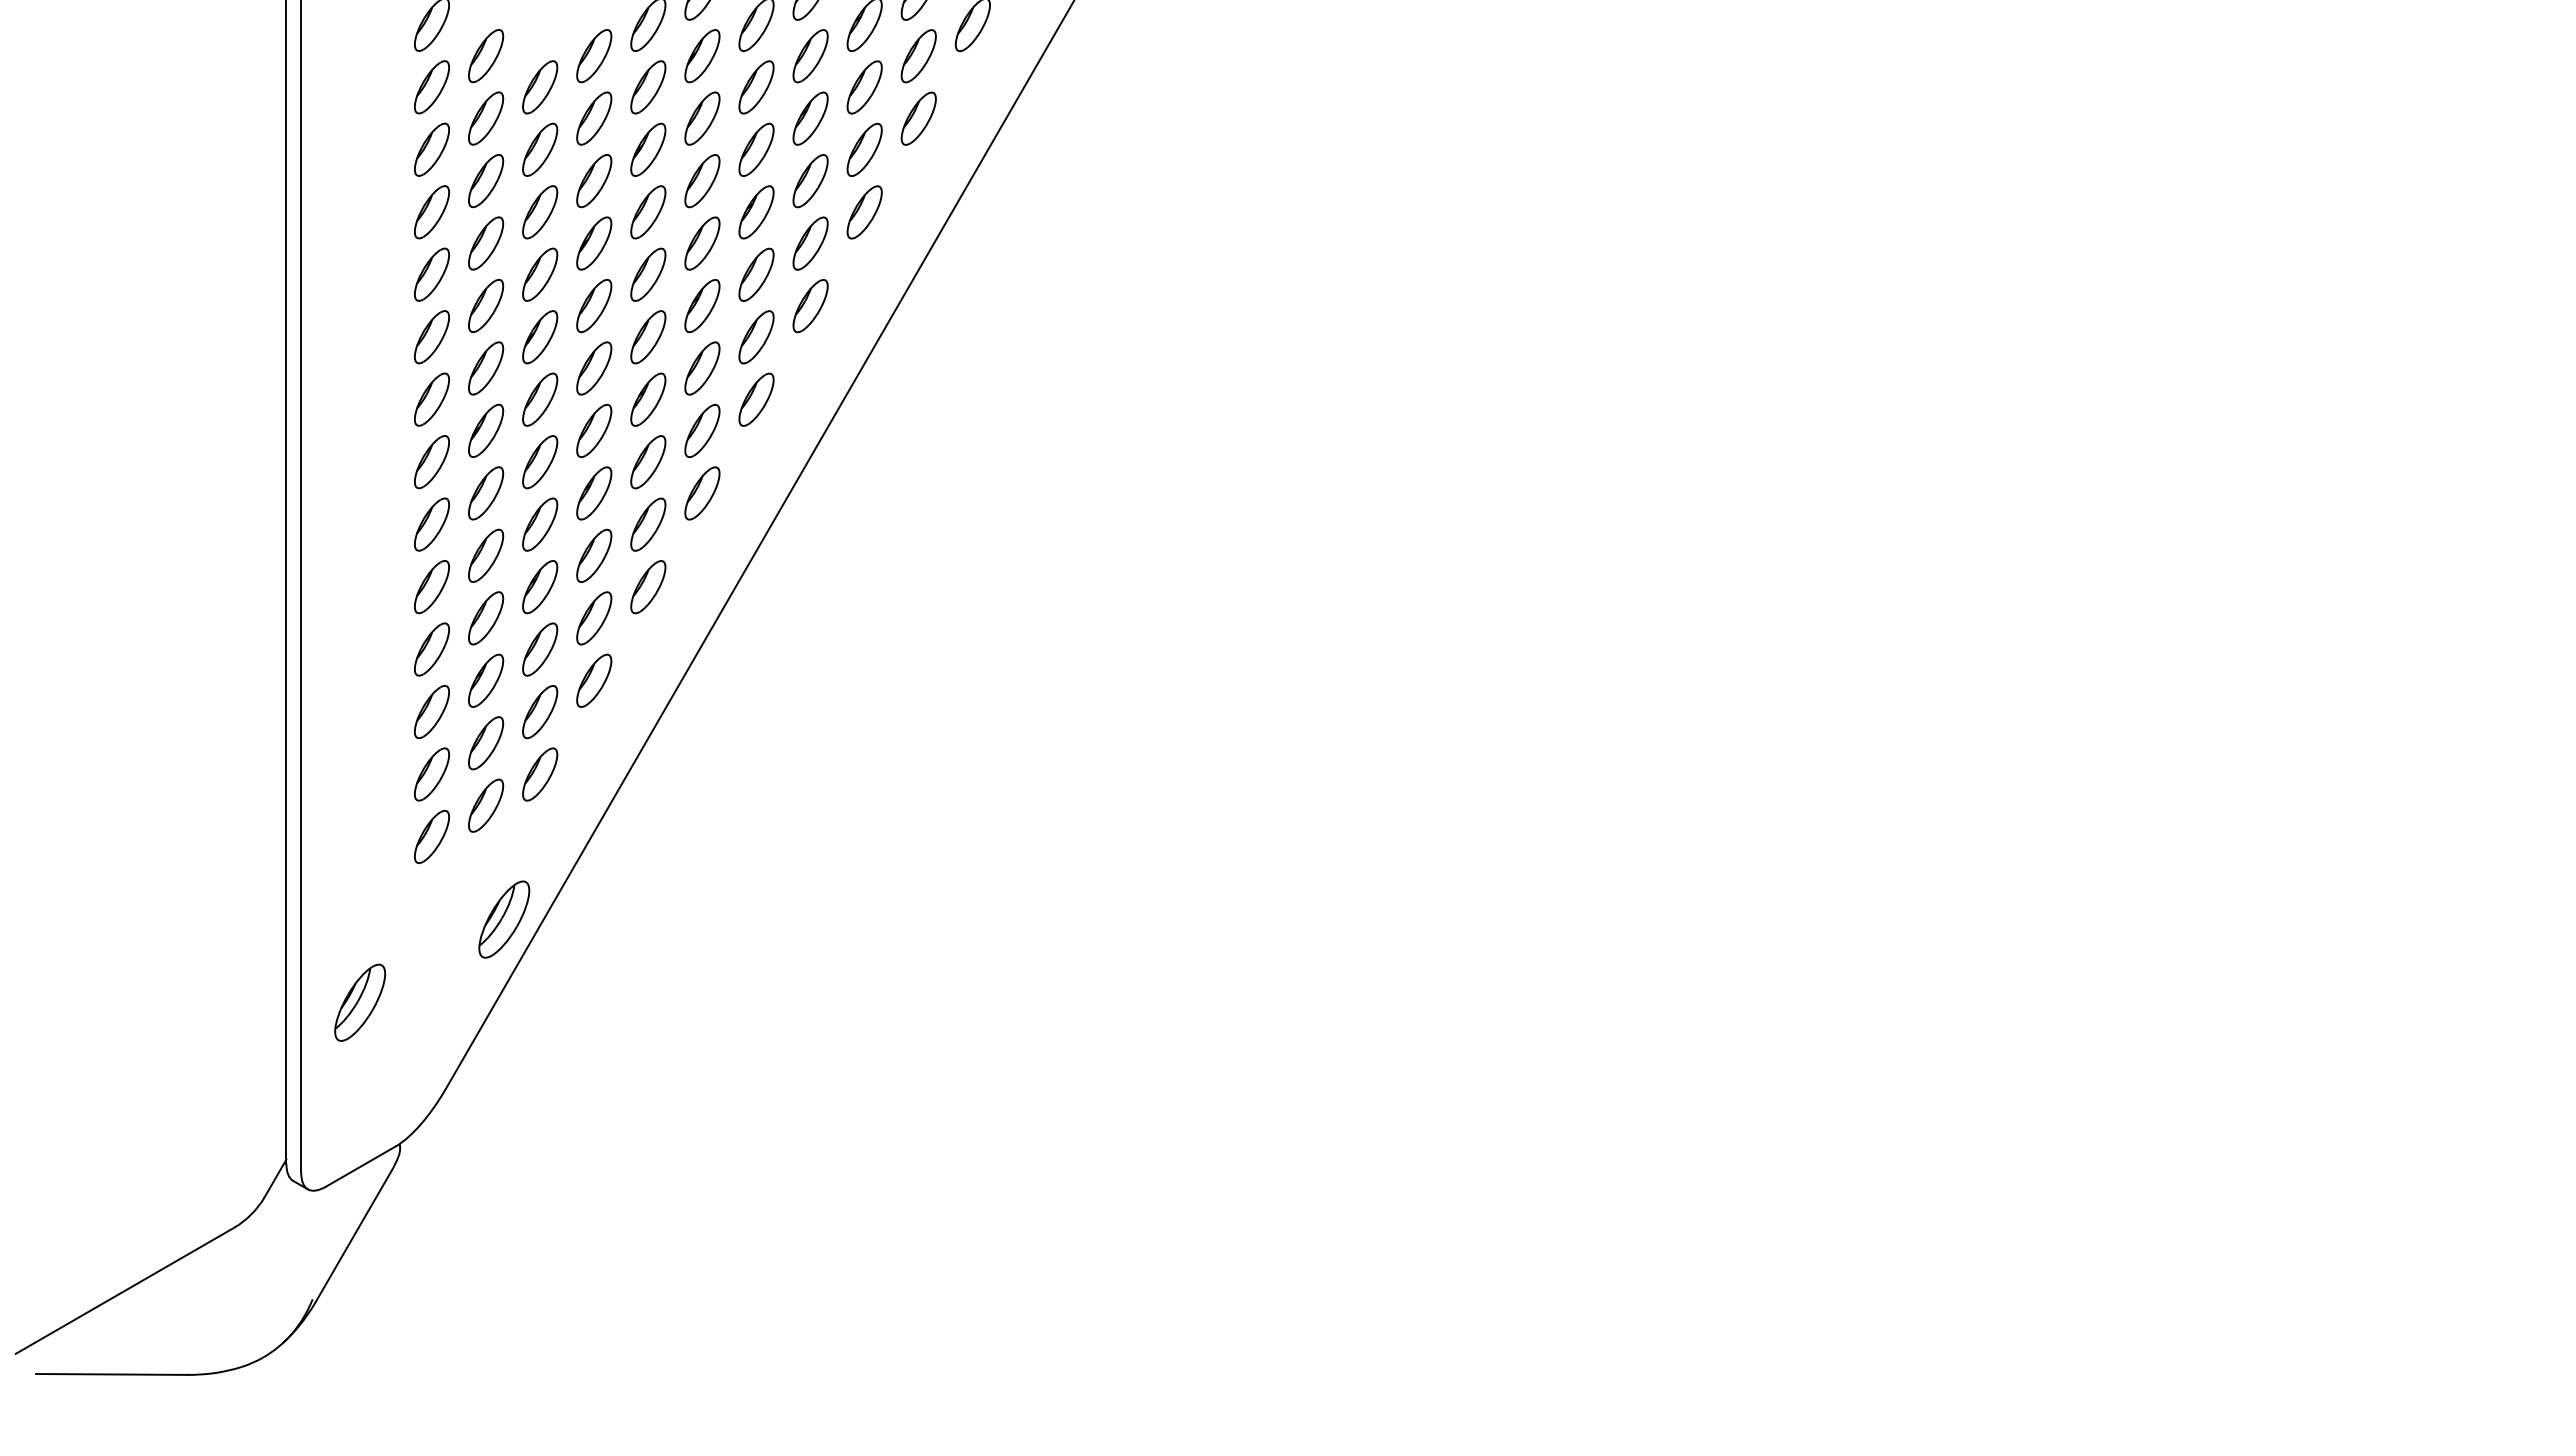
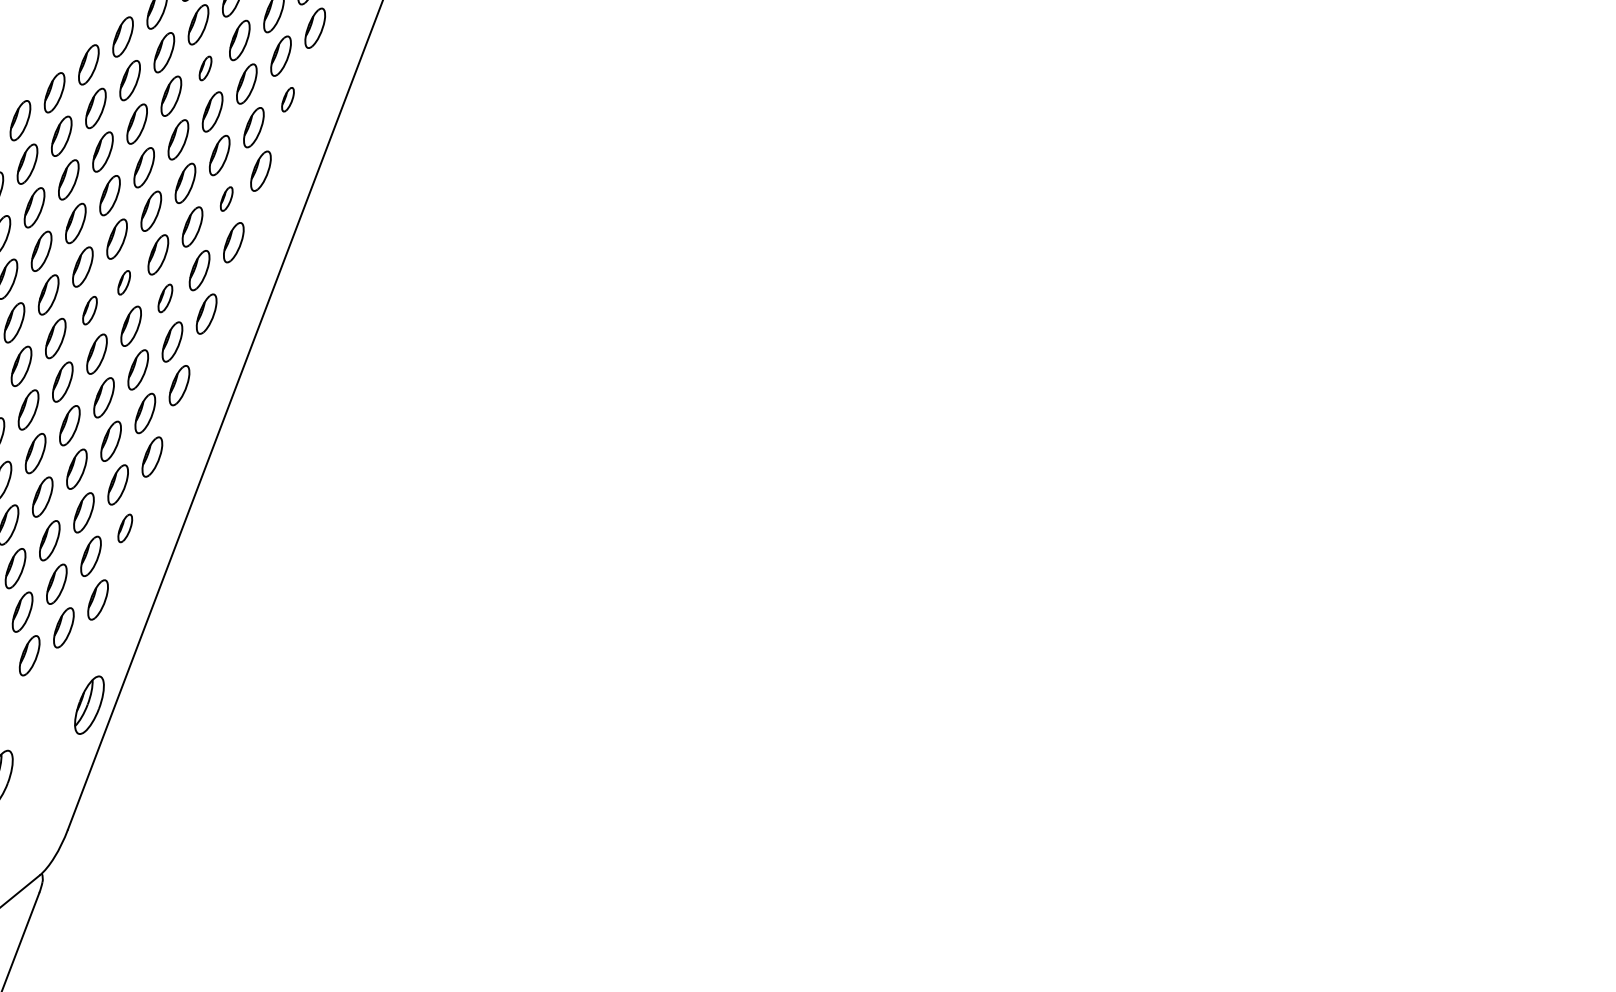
part: (810, 56) -> (205, 68), size x0.6
part: (918, 118) -> (287, 99), size x0.6
part: (810, 243) -> (226, 199), size x0.6
part: (648, 337) -> (124, 282), size x0.6
part: (594, 368) -> (90, 310), size x0.7
part: (702, 368) -> (165, 298), size x0.7
part: (594, 680) -> (125, 528), size x0.7

